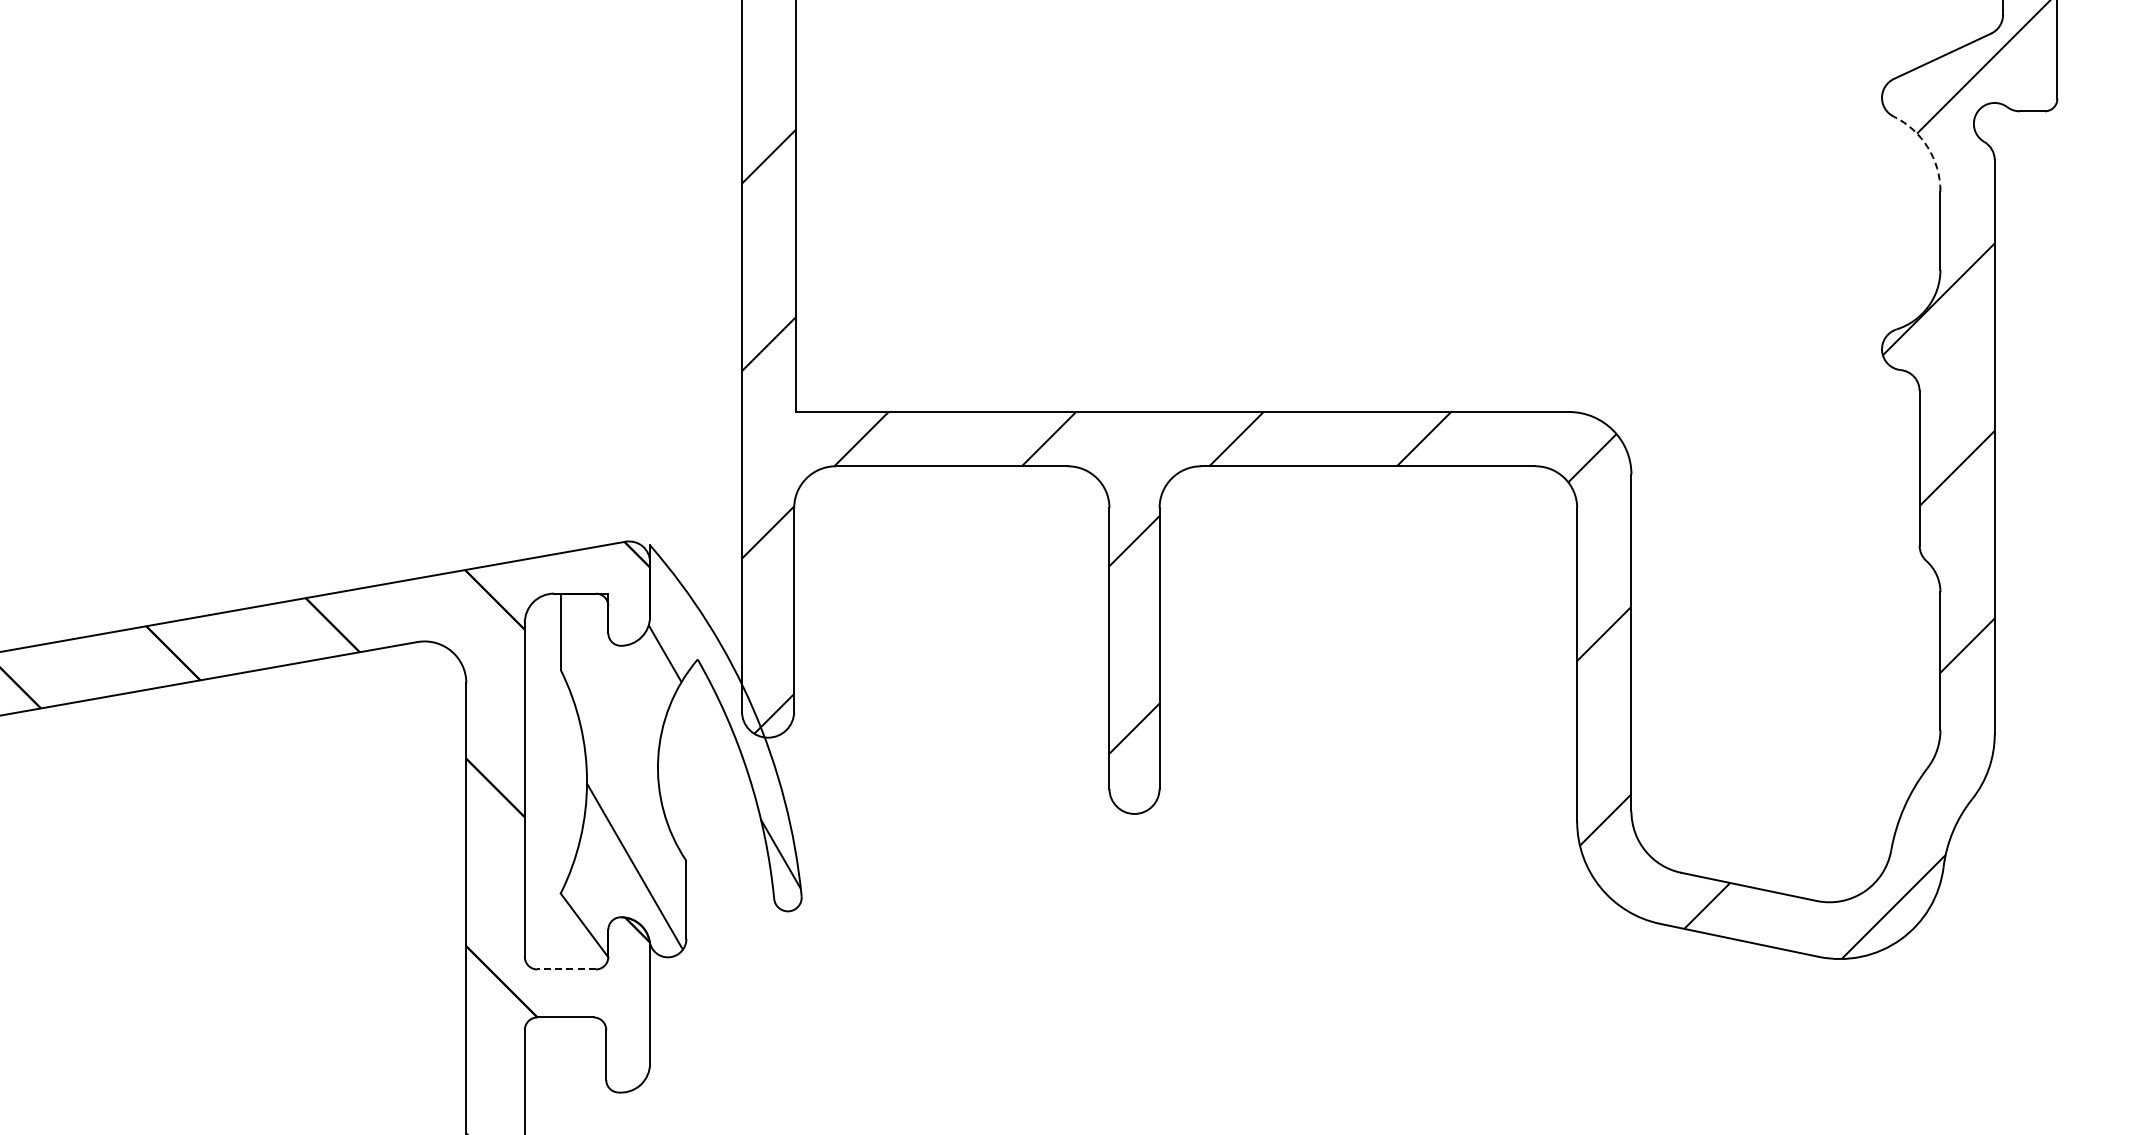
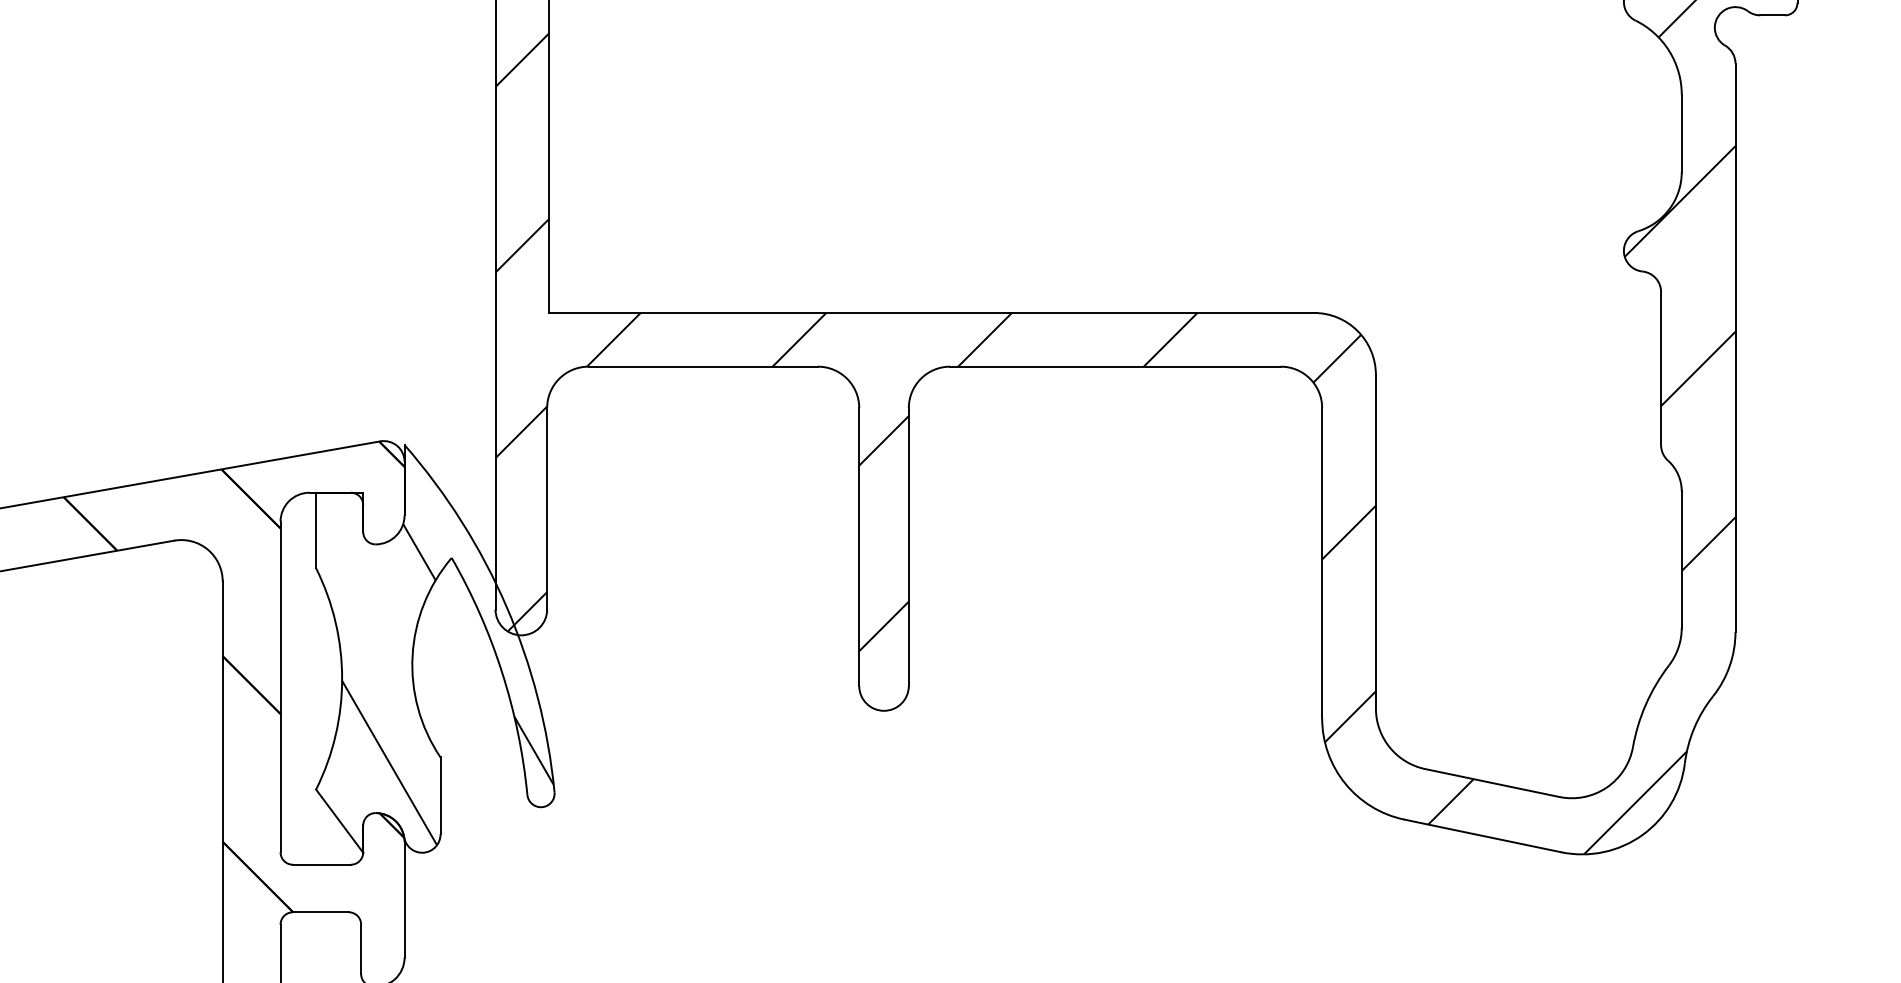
arc: (1927, 147) -> (1668, 51), dashed -> solid
line: (566, 969) -> (321, 864), dashed -> solid

